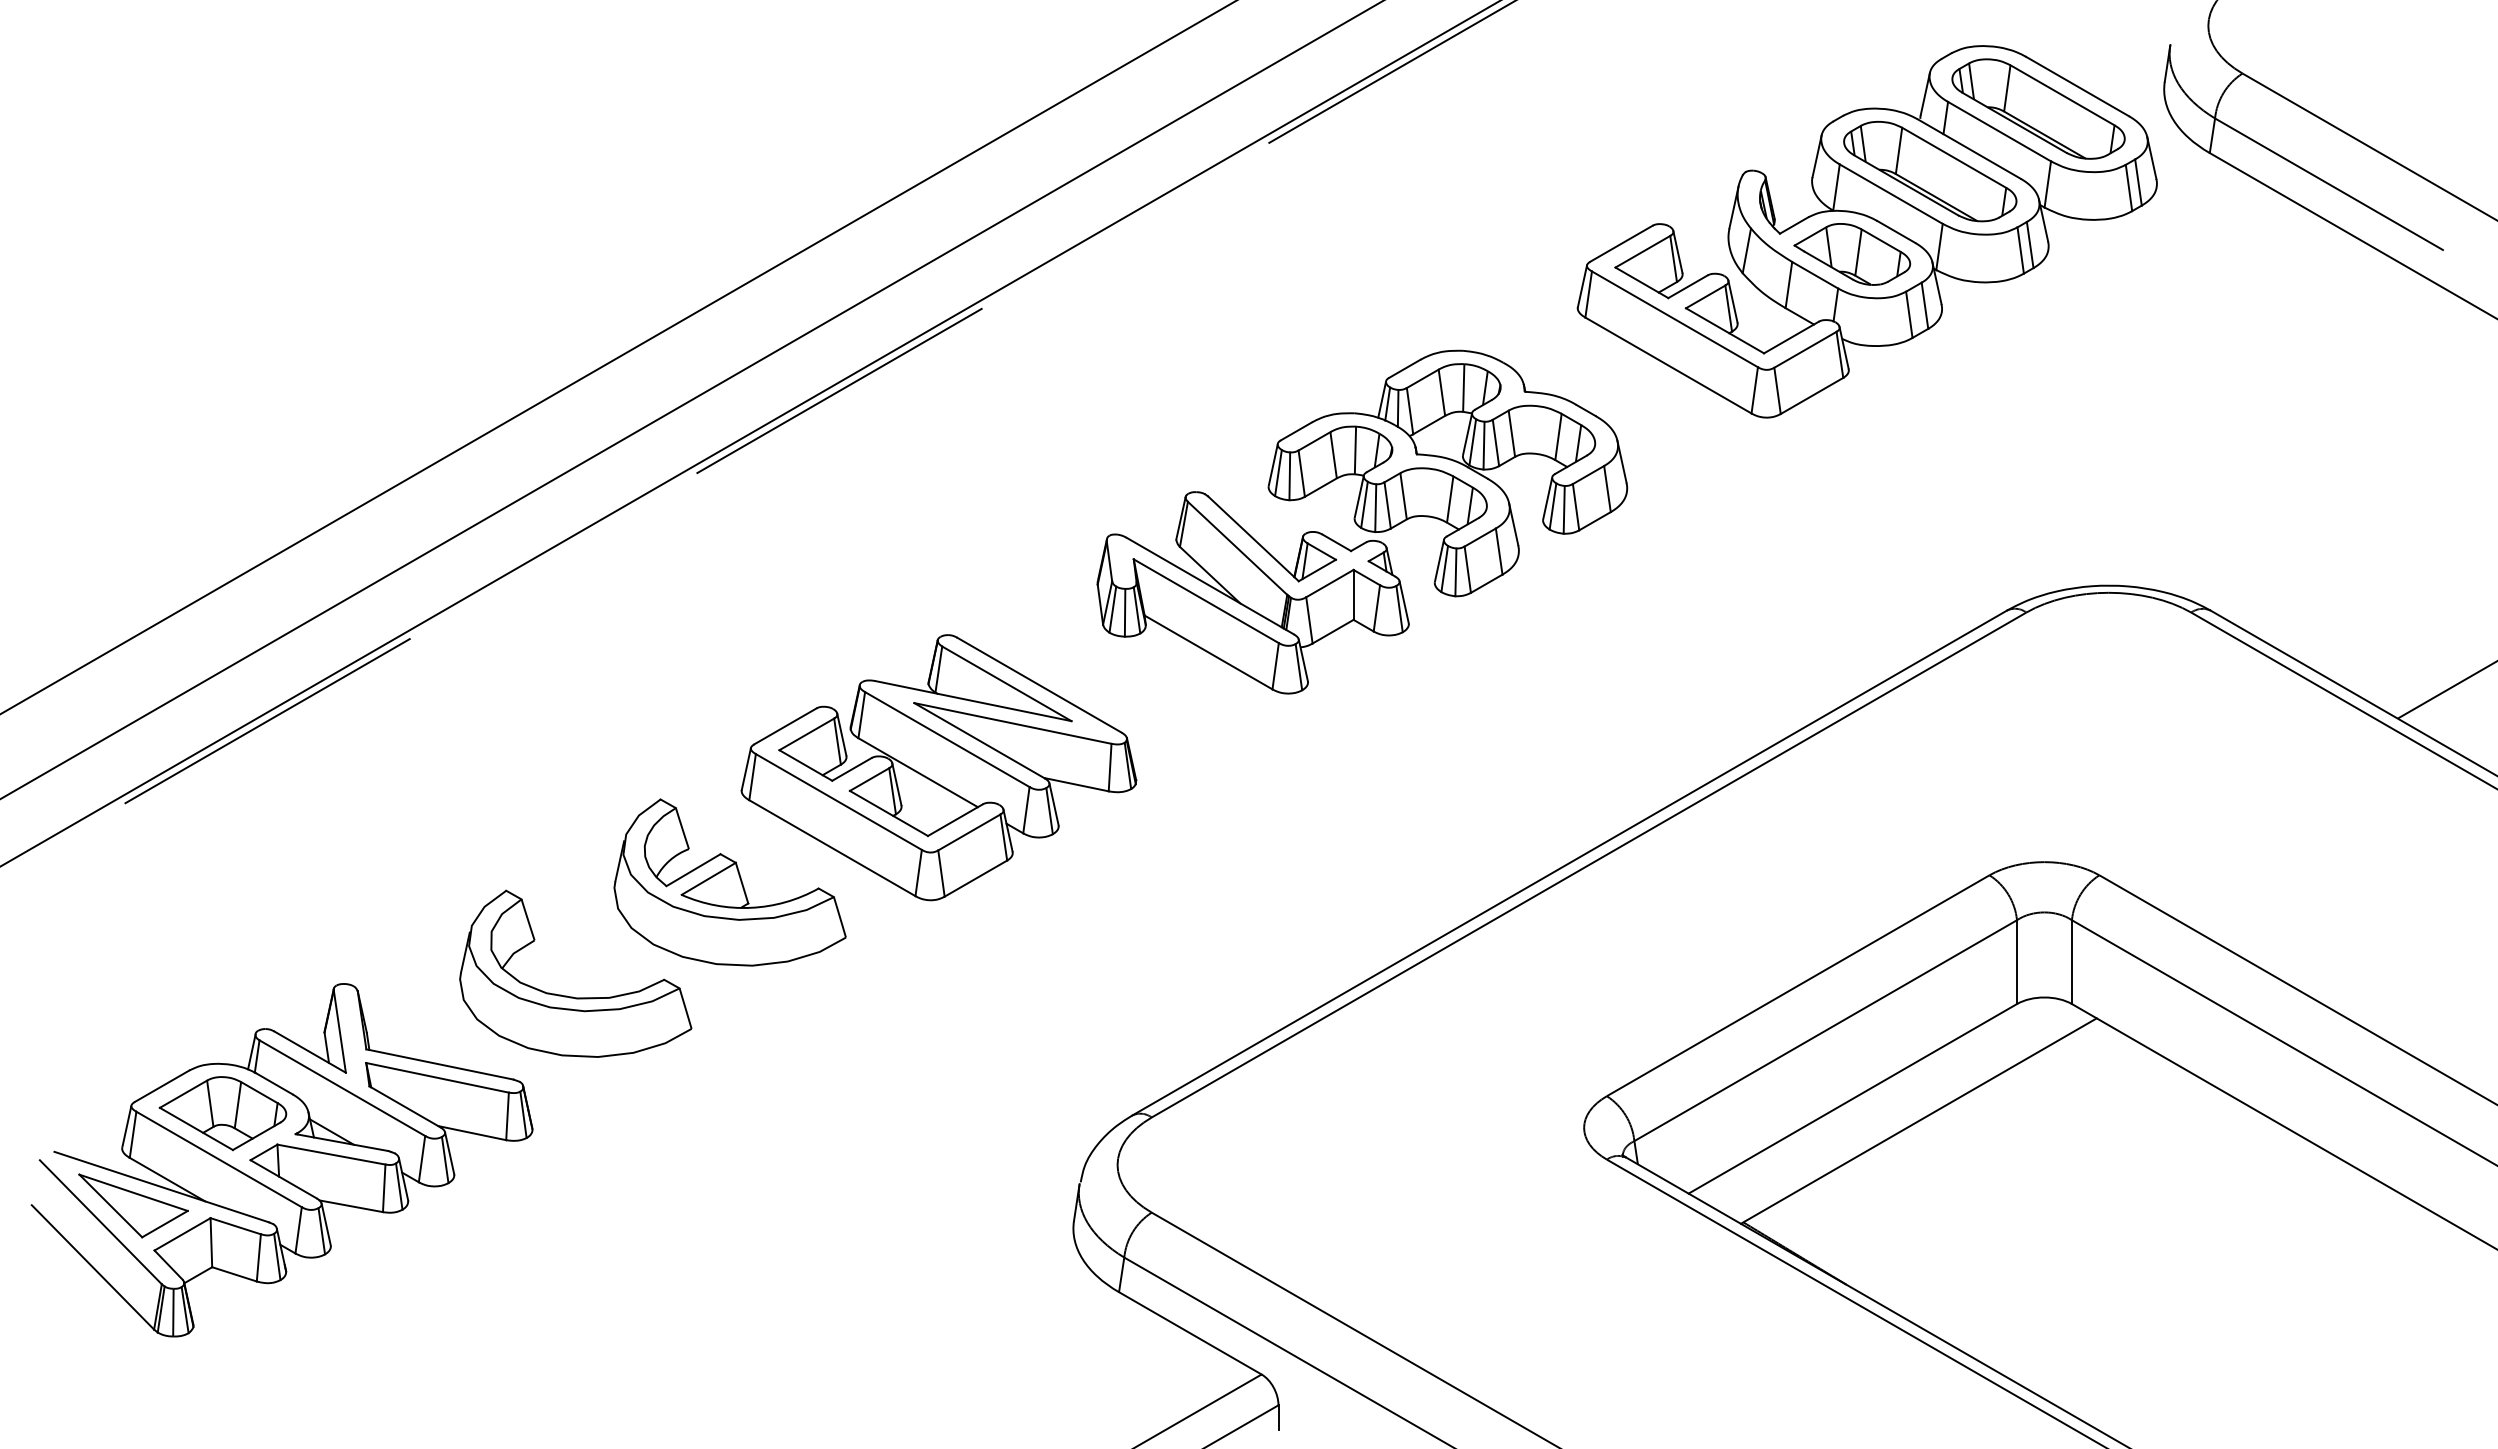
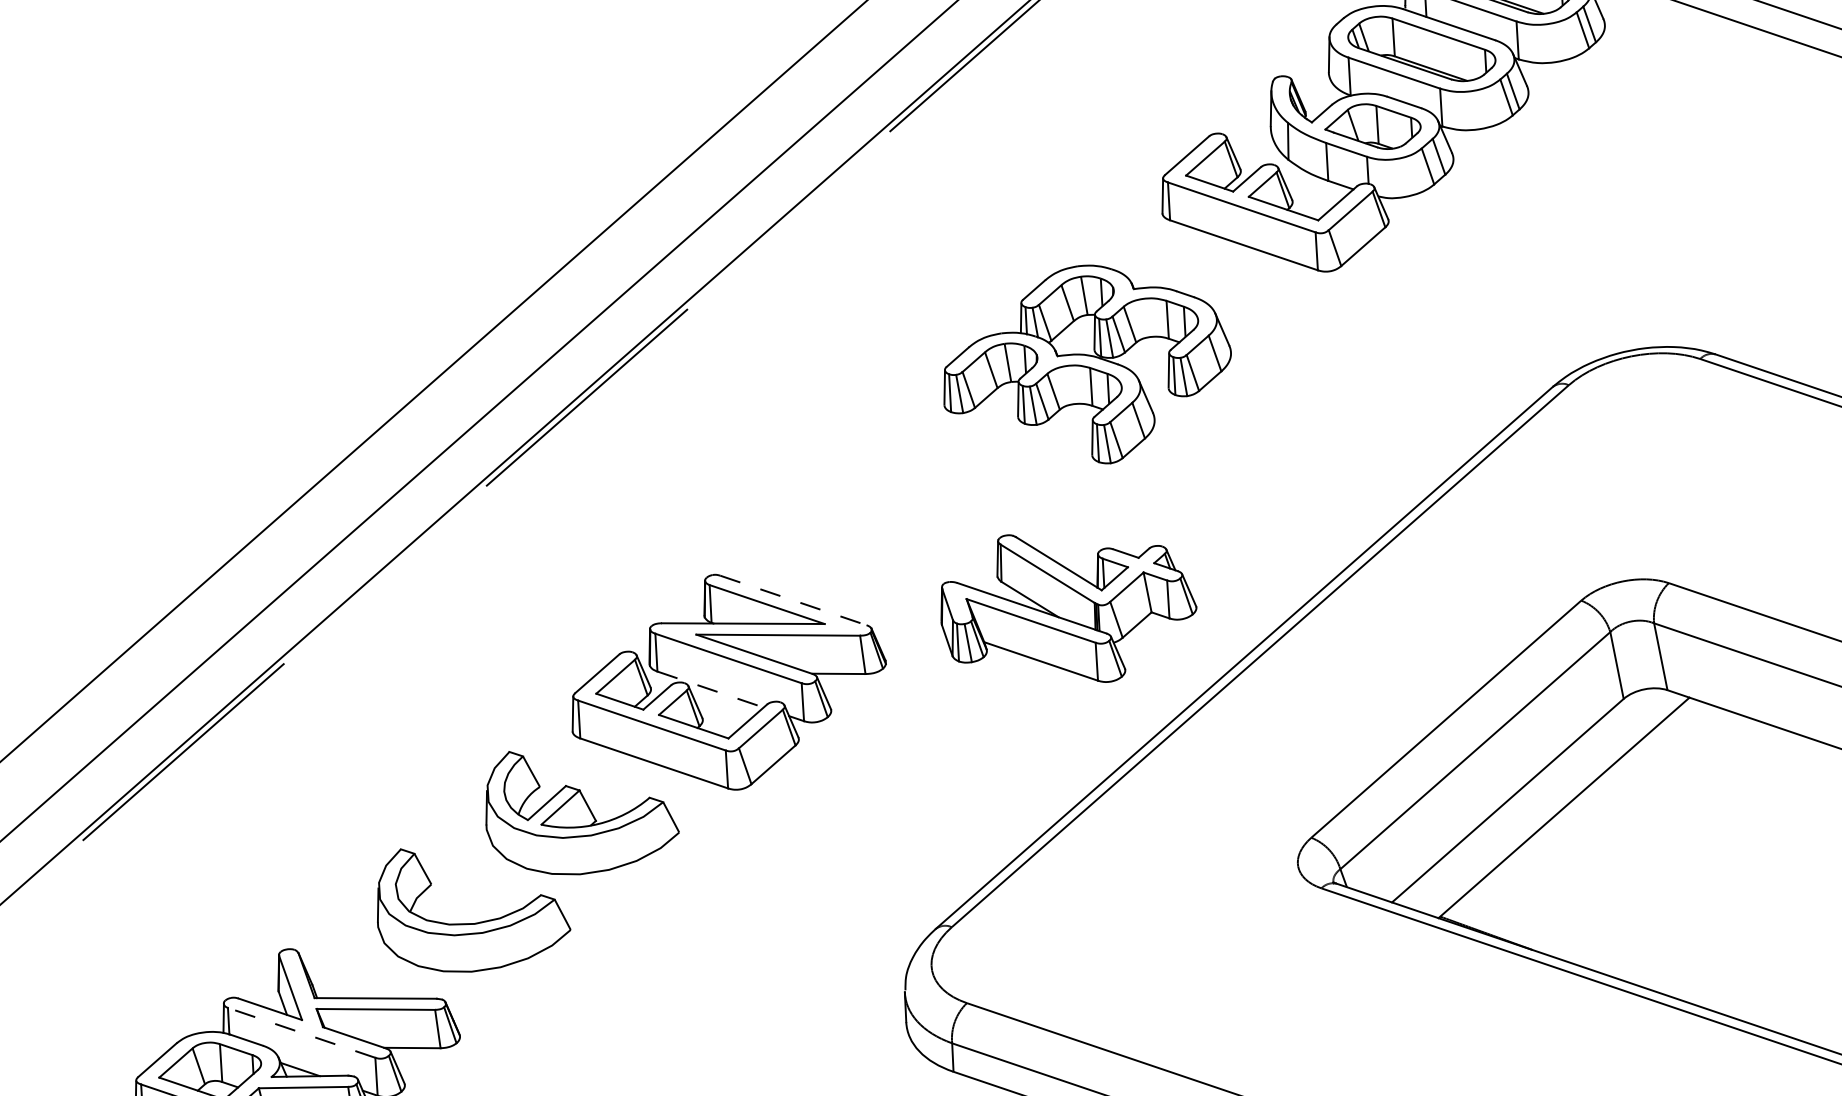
part: (1252, 592) -> (1066, 606), moved
line: (1039, 685) -> (793, 600), solid -> dashed
line: (918, 772) -> (710, 689), solid -> dashed
line: (342, 1088) -> (301, 1033), solid -> dashed

